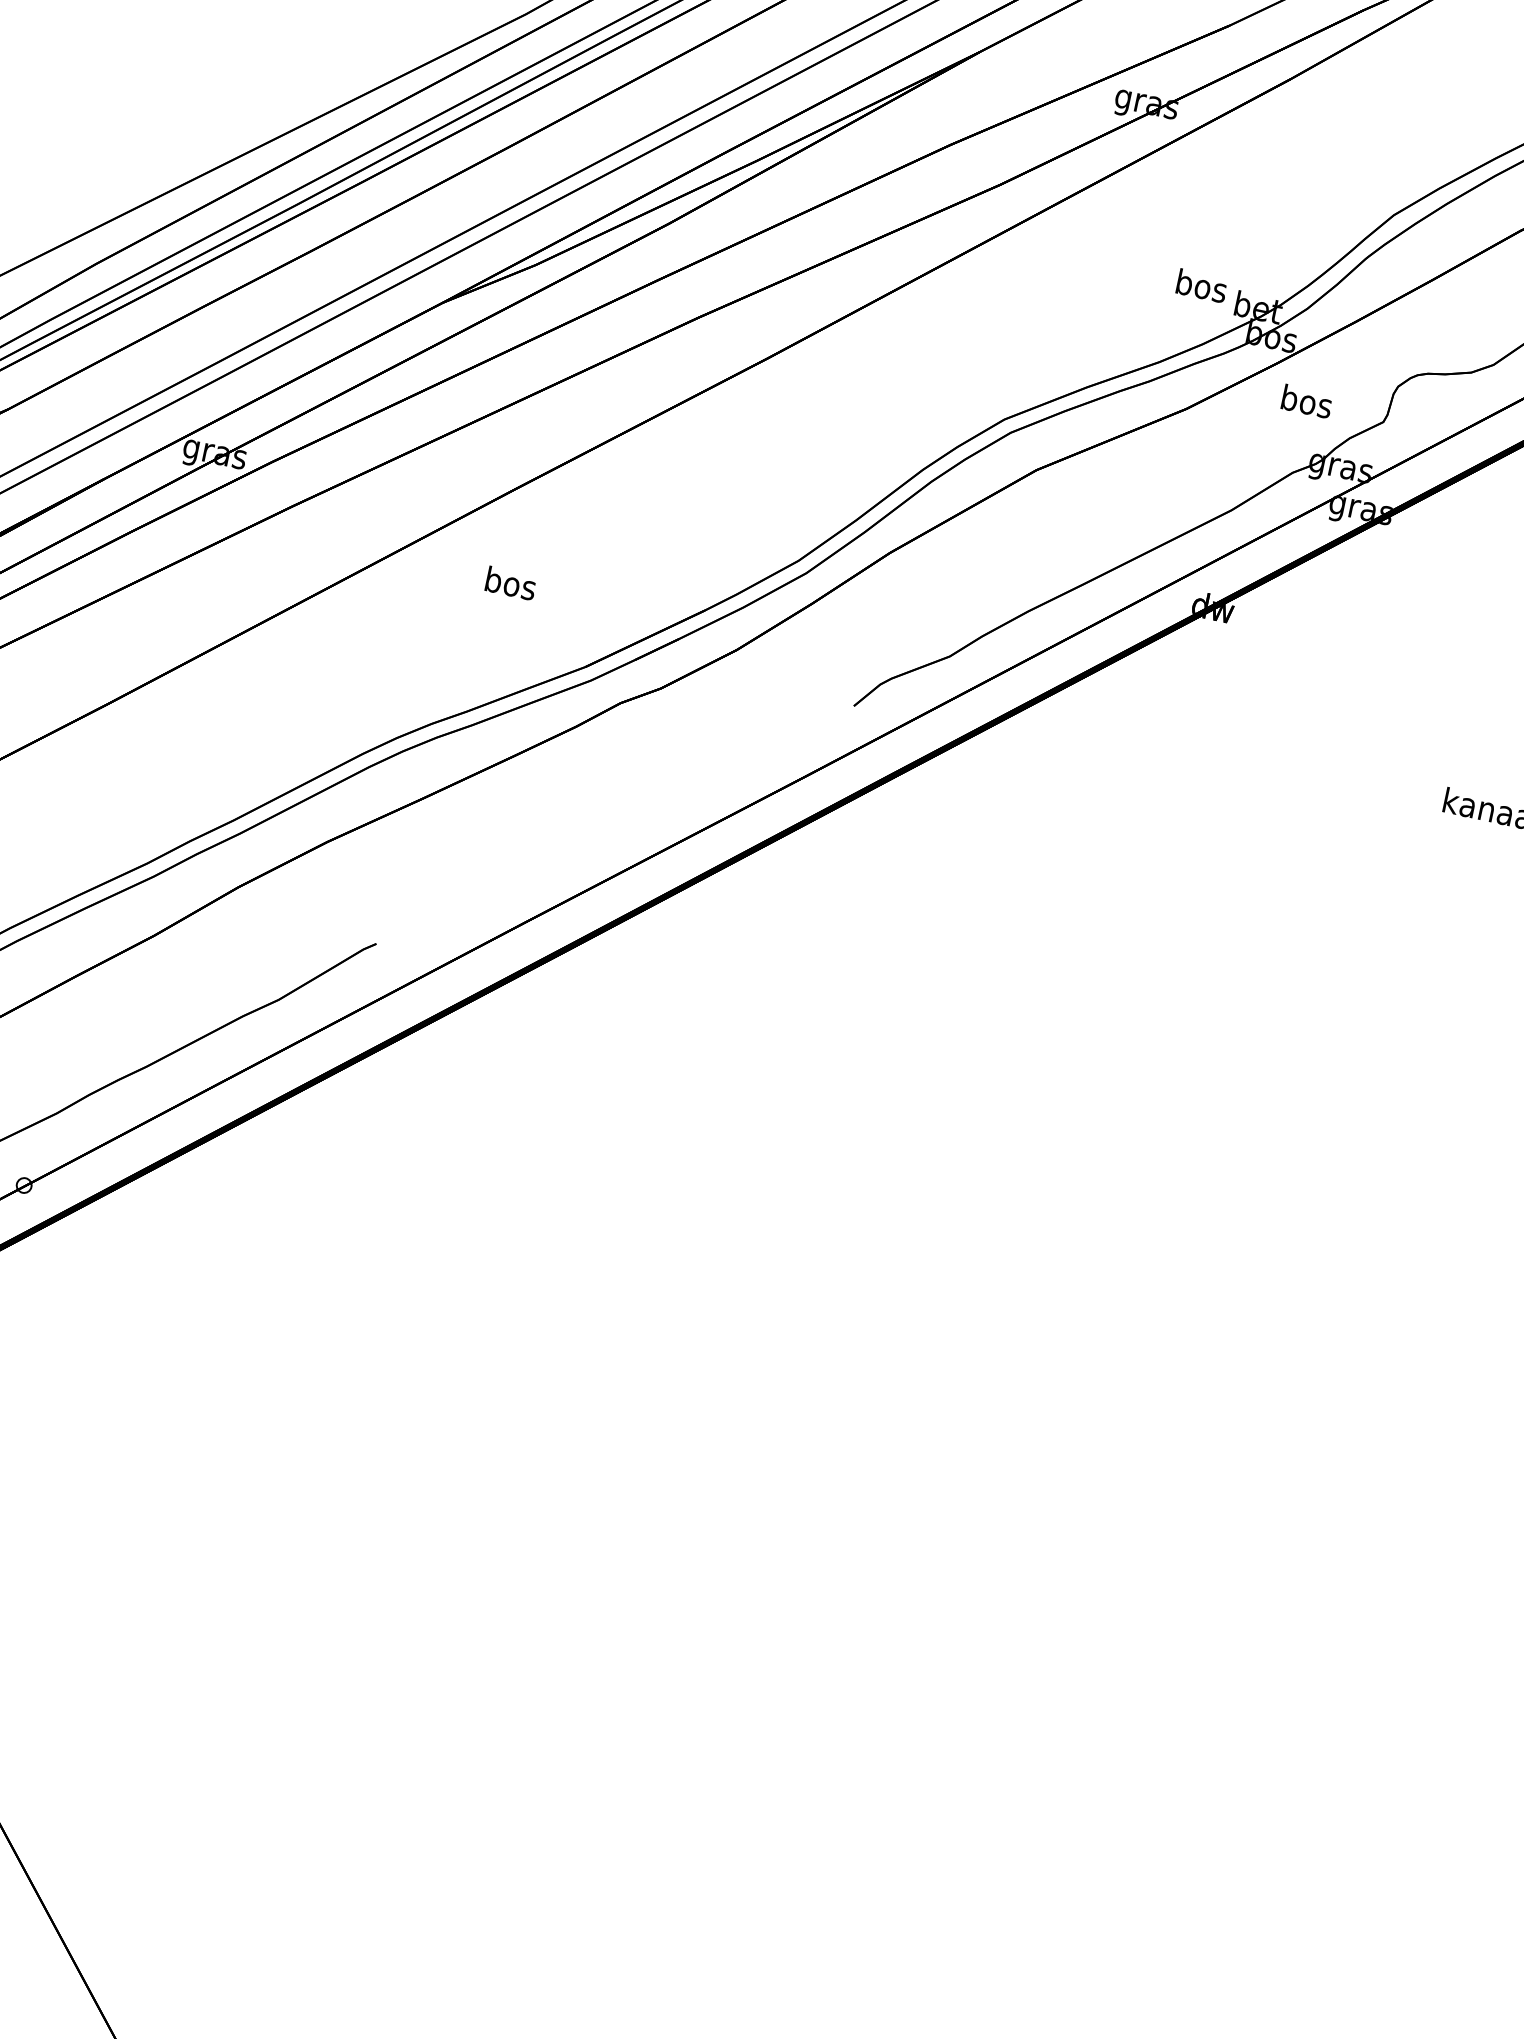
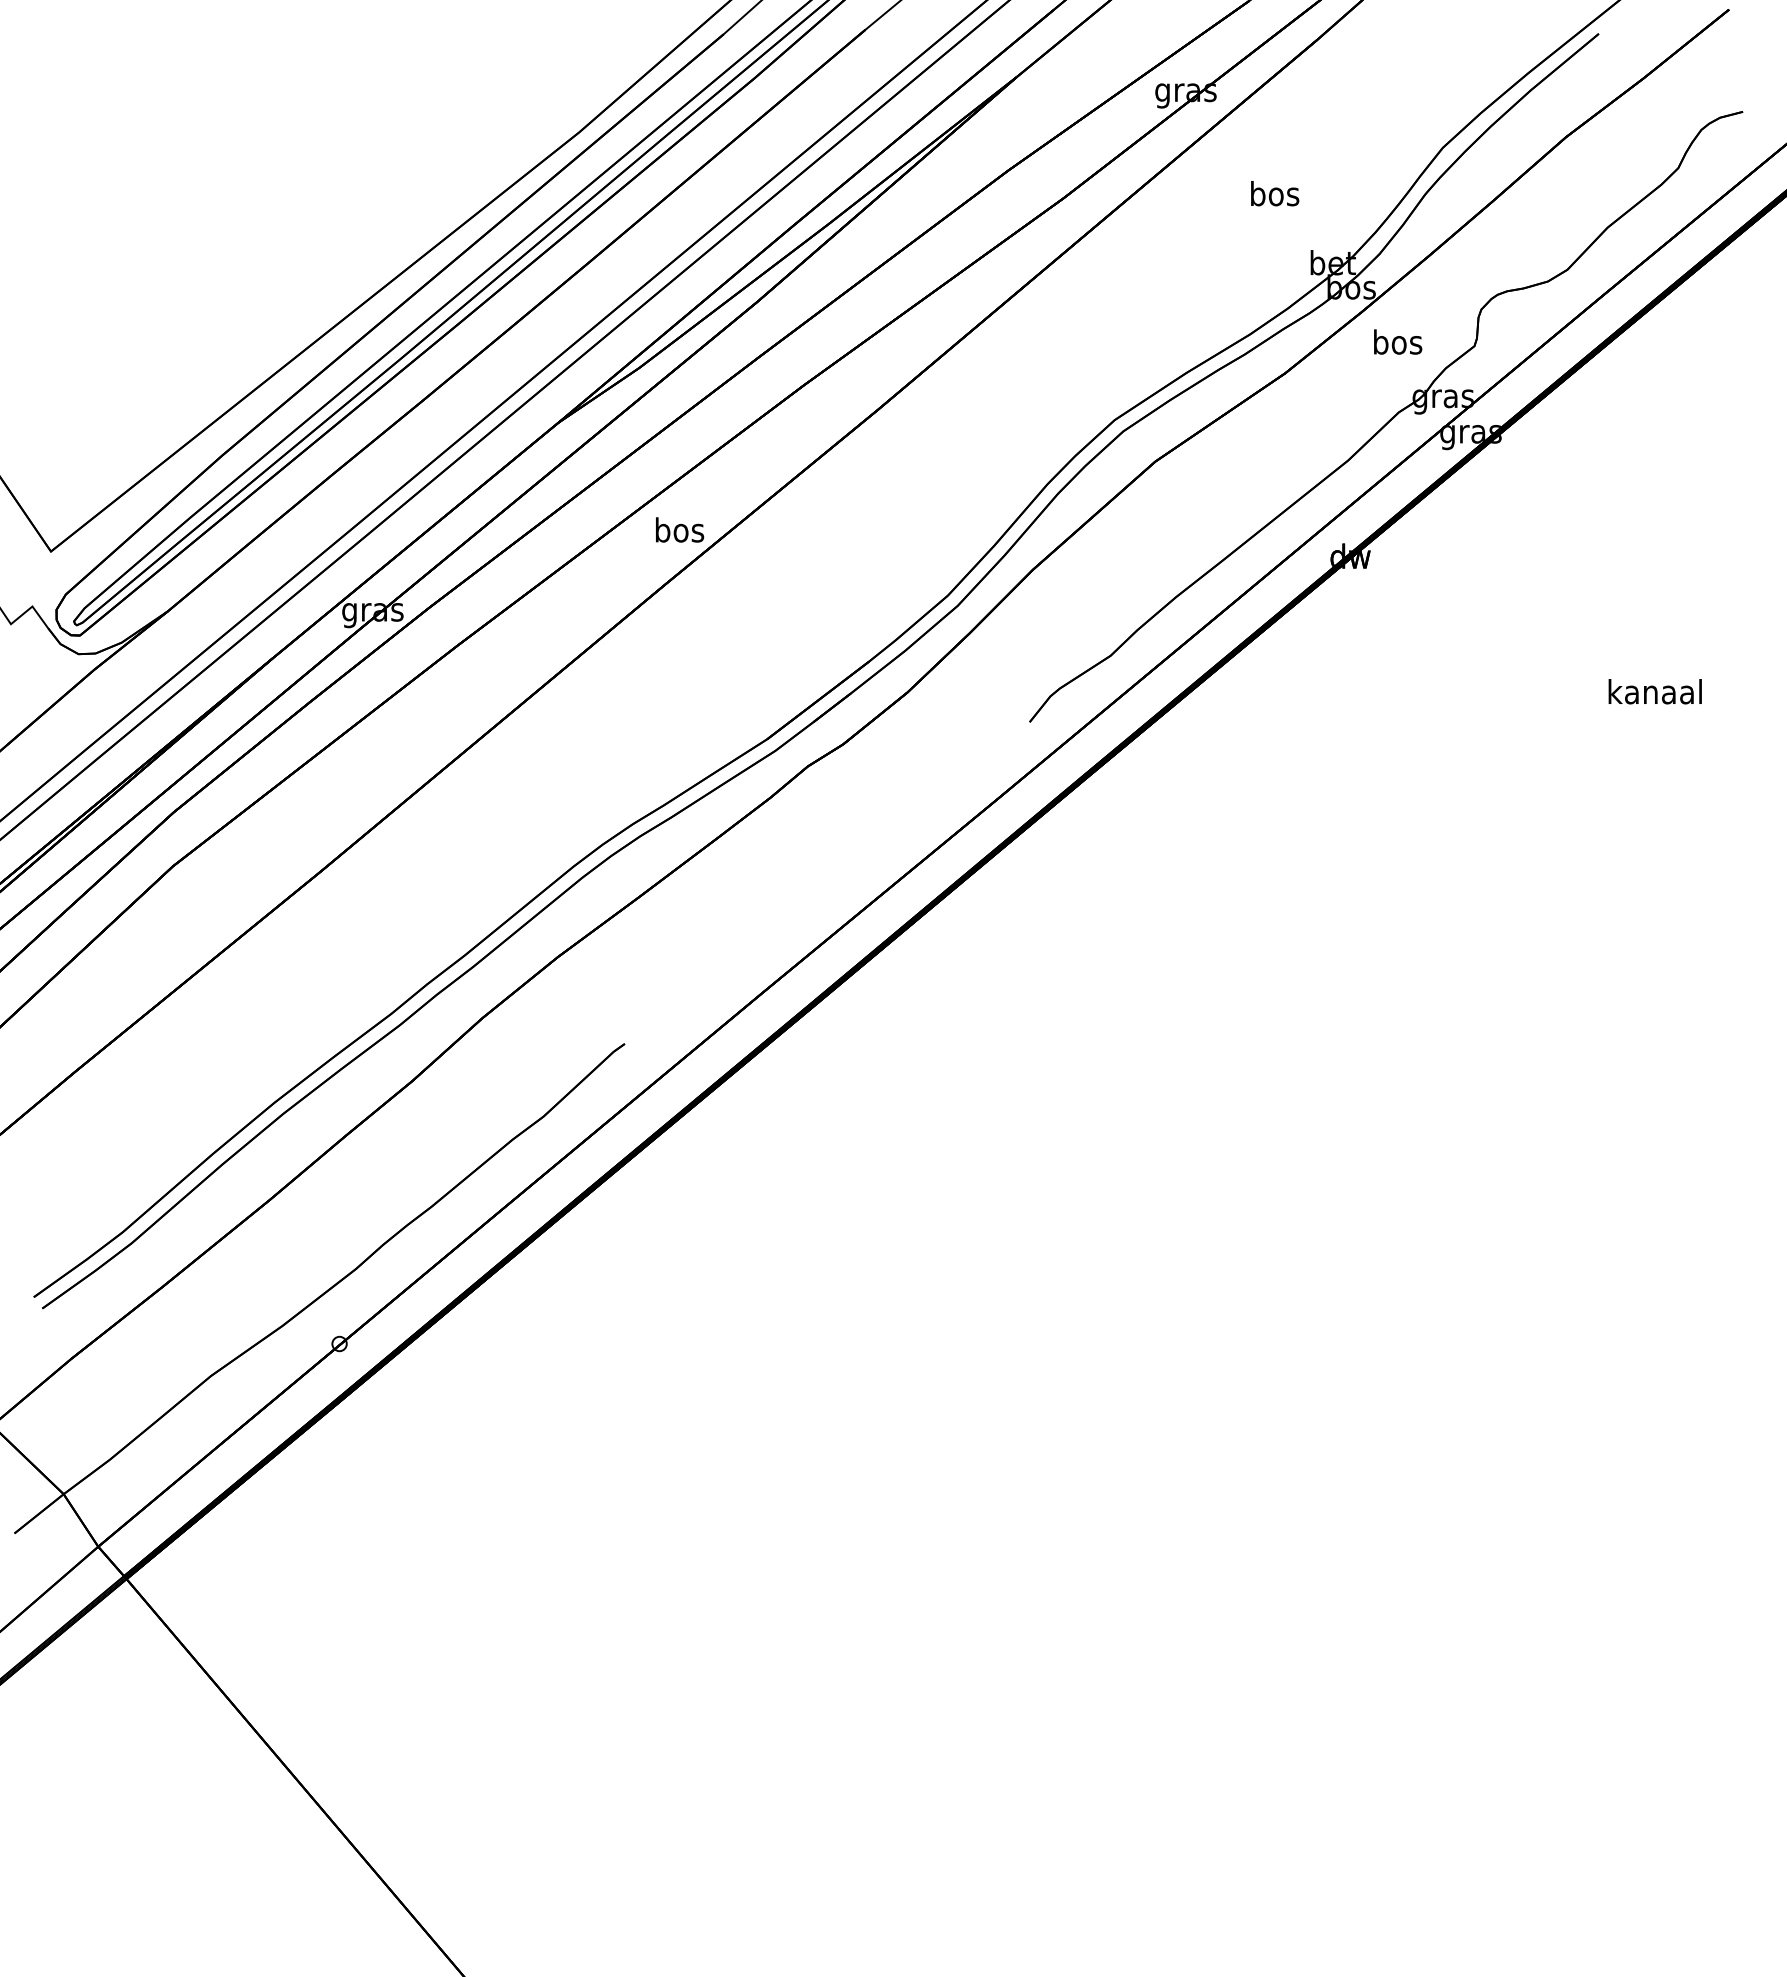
text: (1202, 285) -> (1275, 193), moved
text: (511, 583) -> (680, 529), moved

